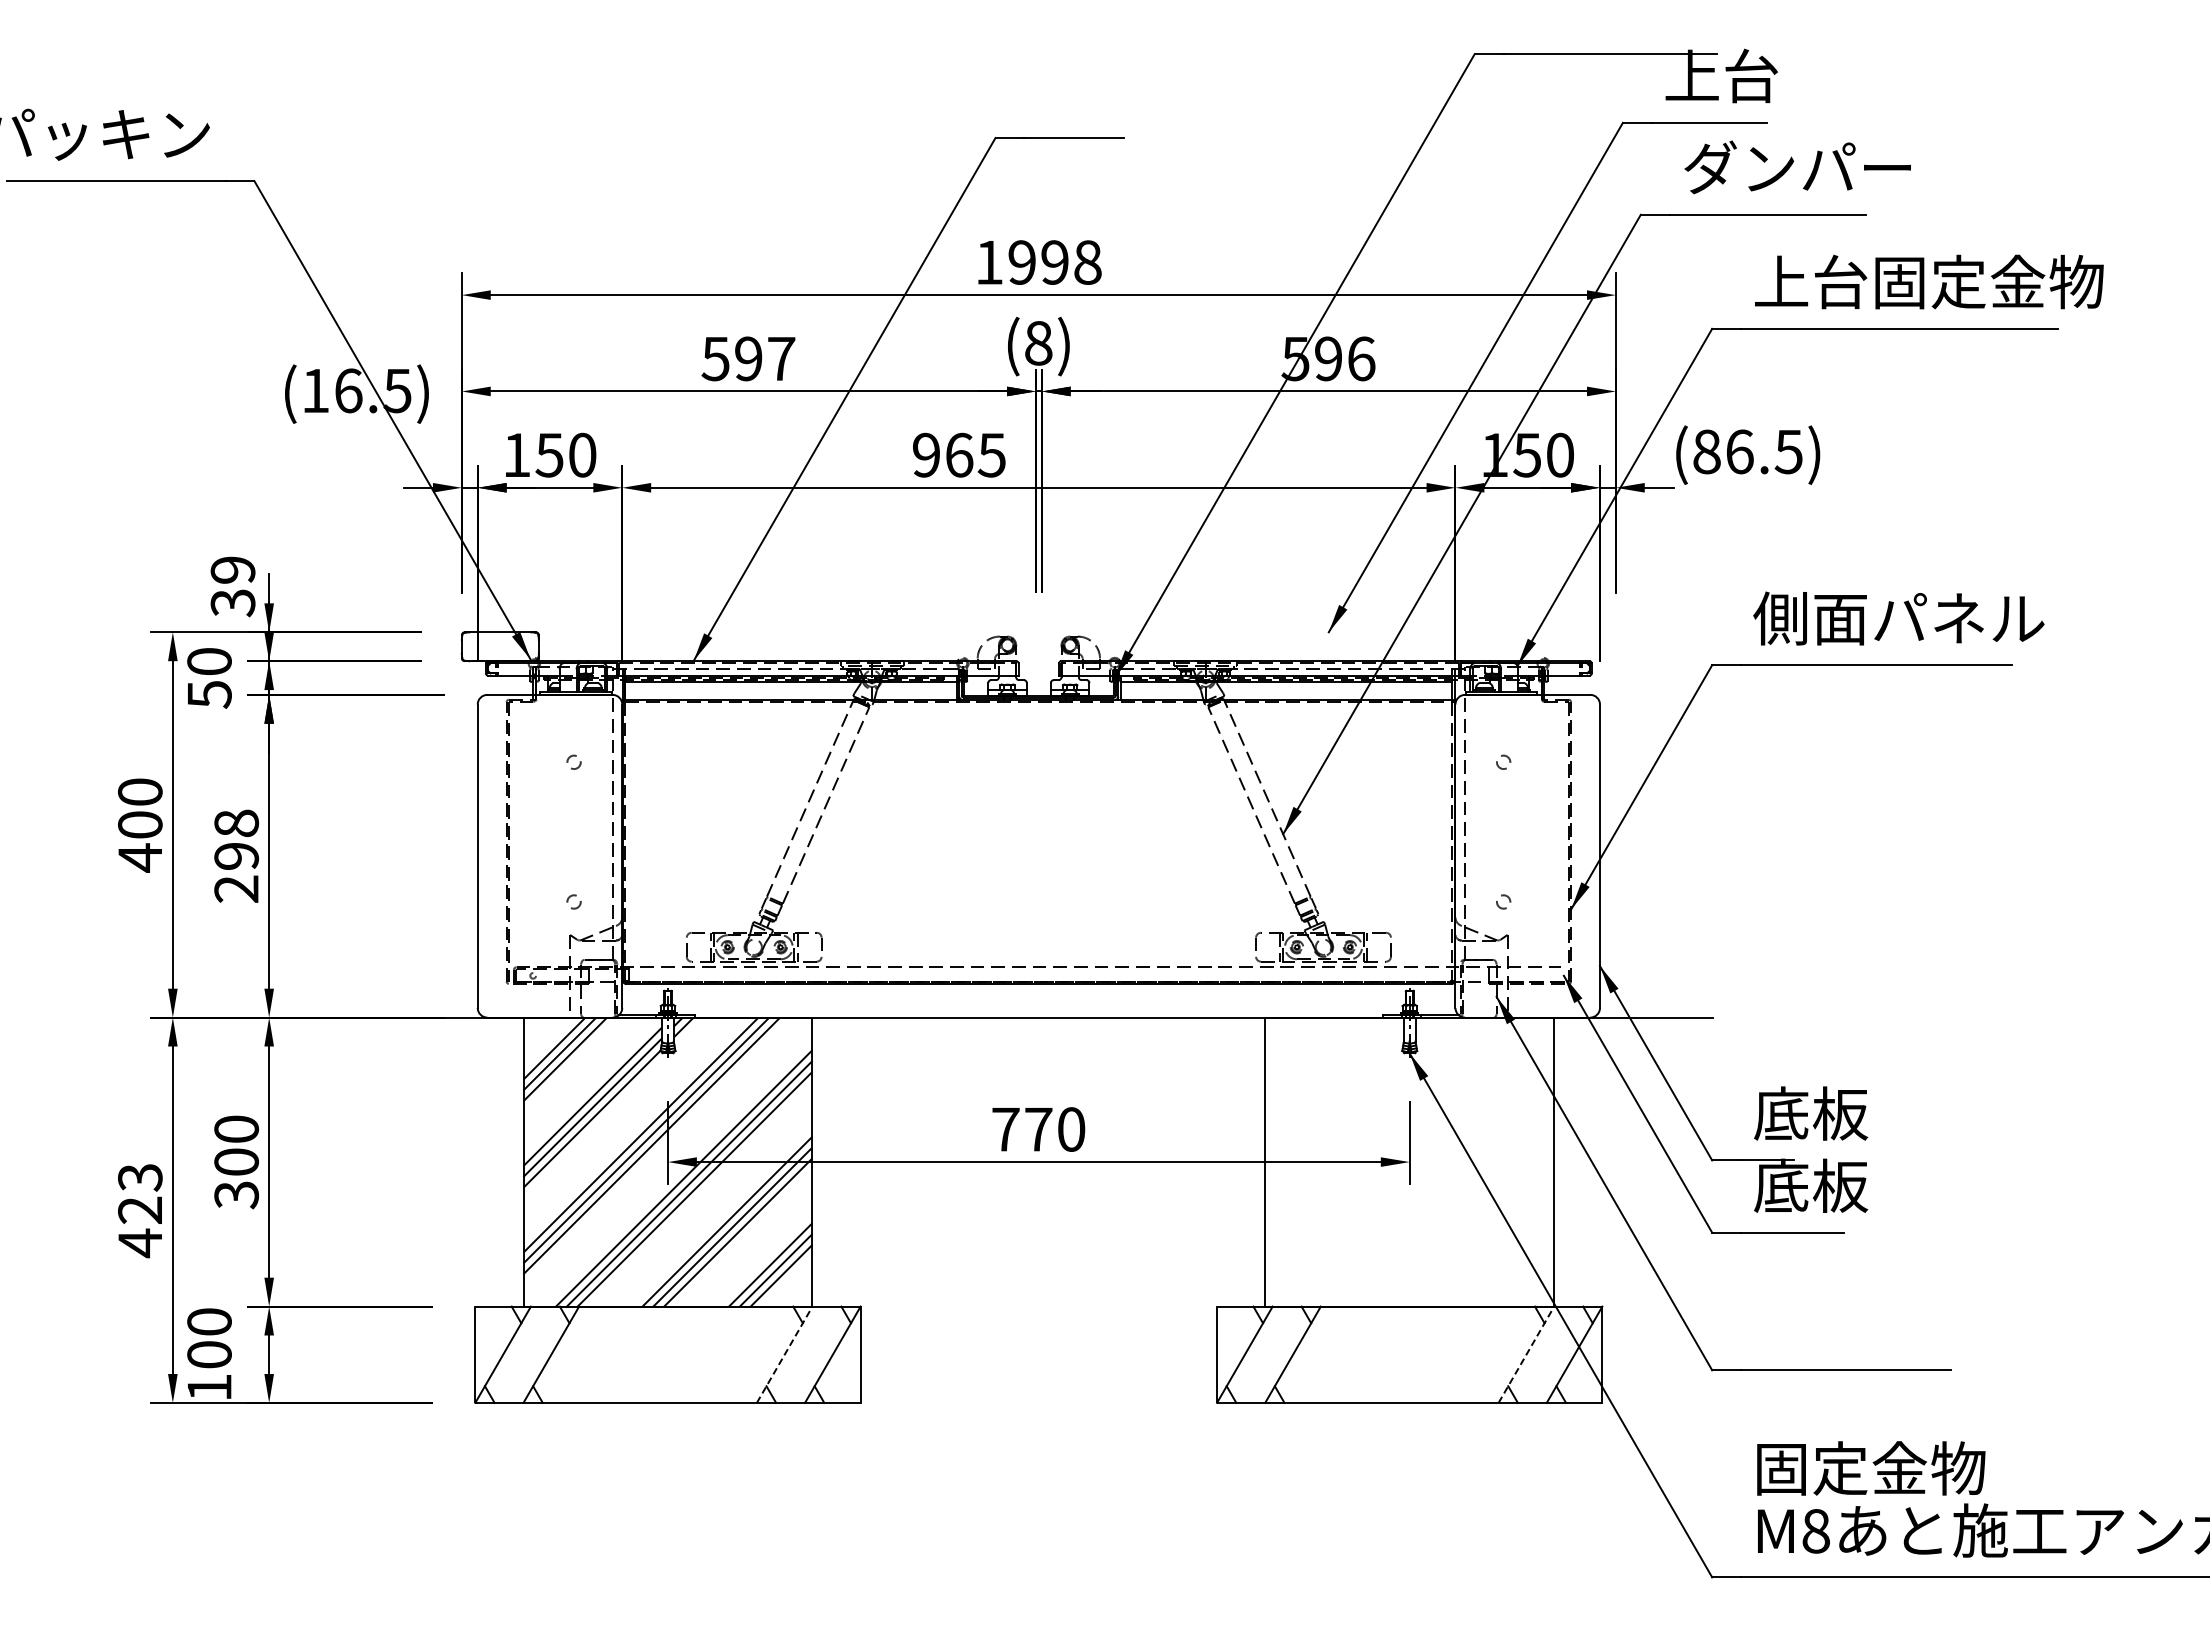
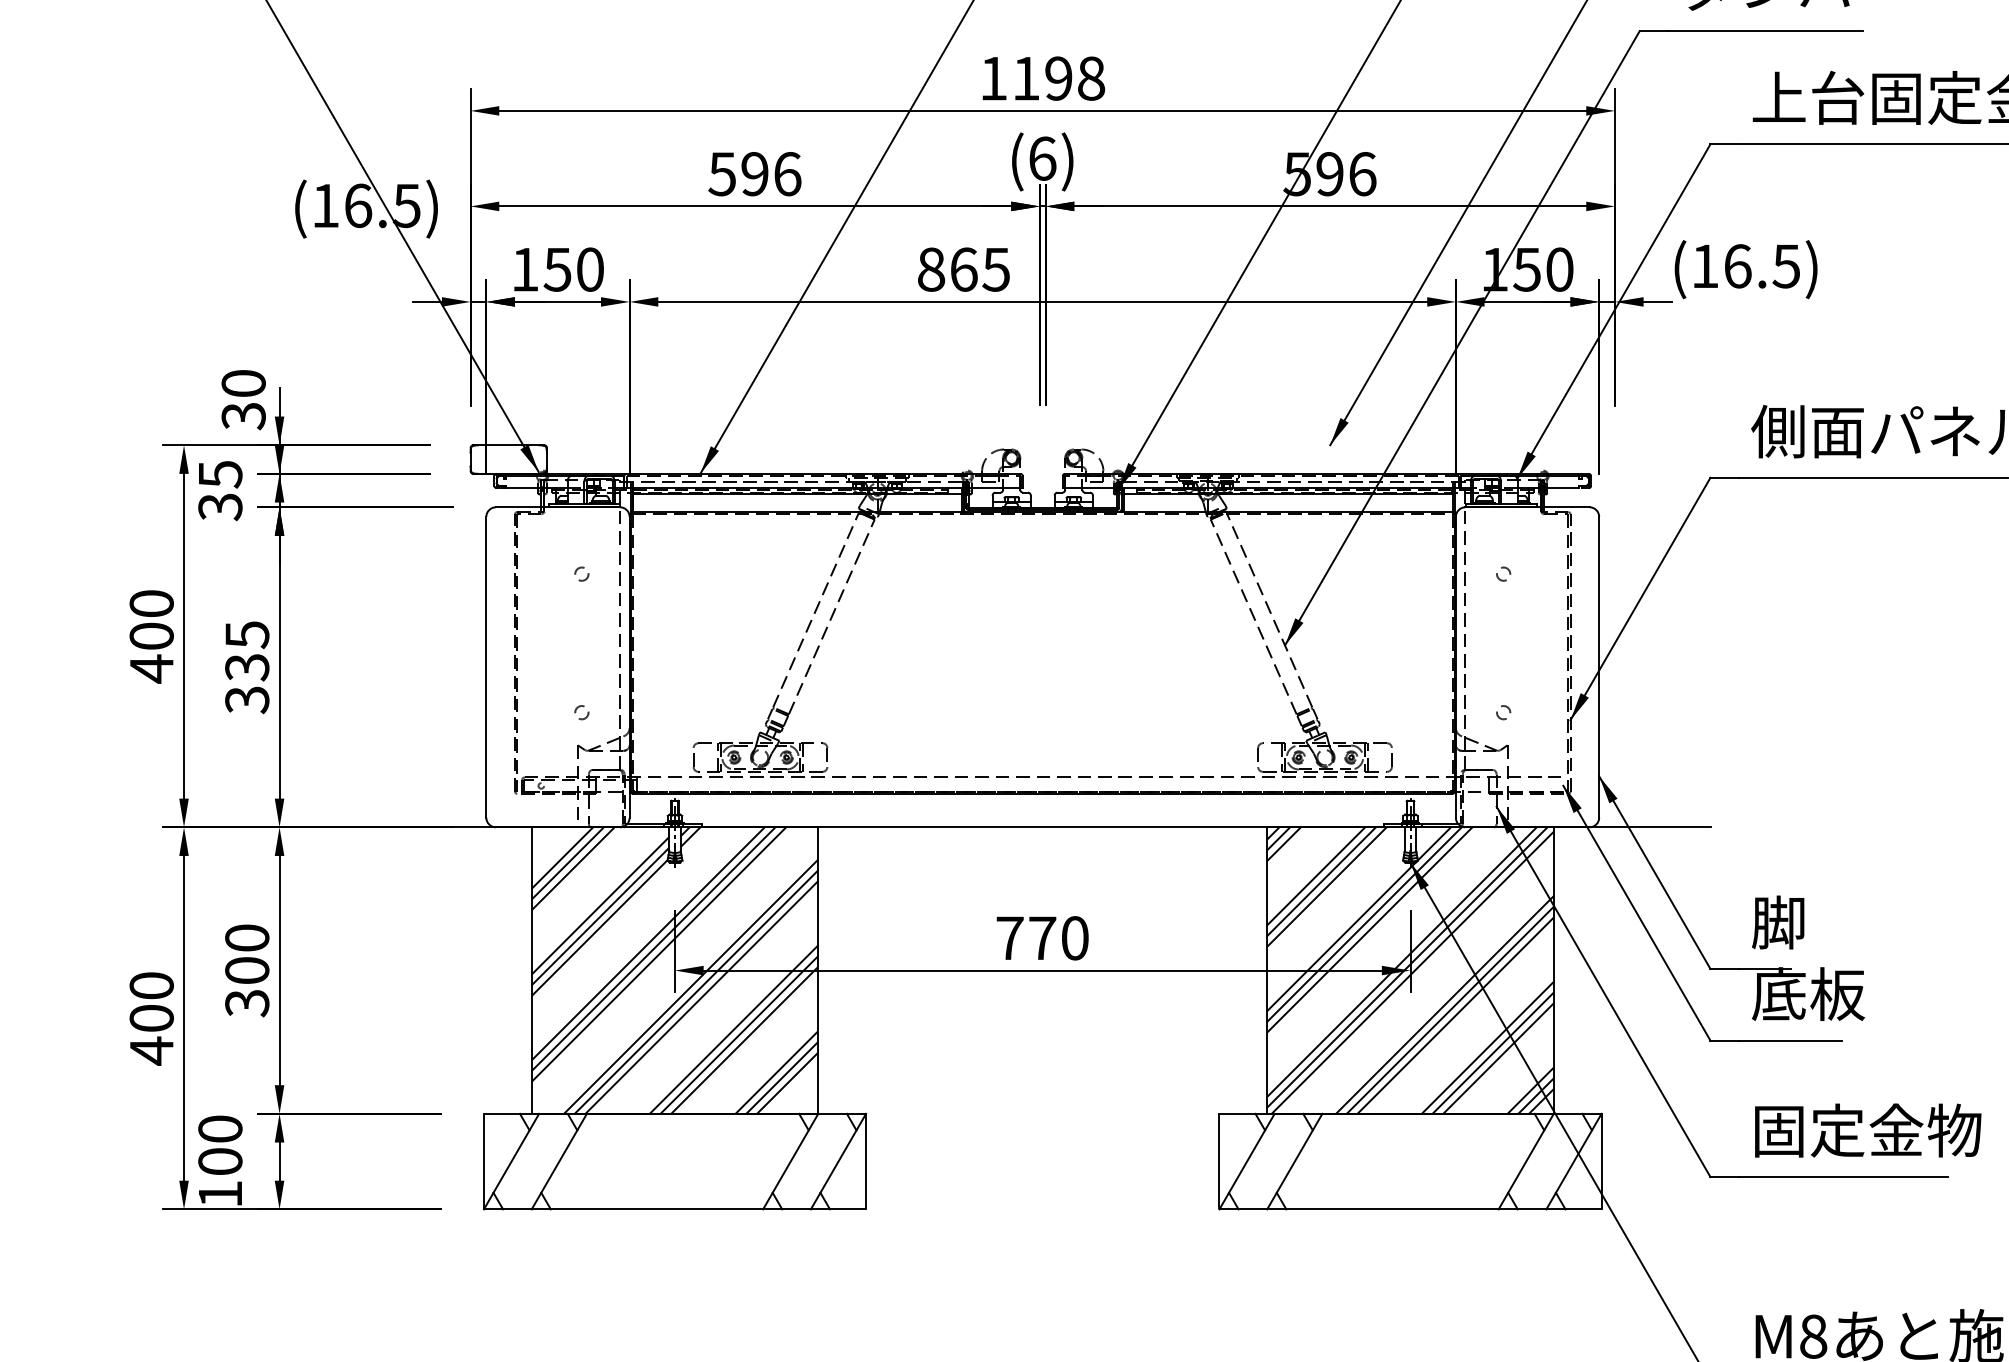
text: (1021, 262) -> (1025, 78), 1998 -> 1198
text: (1038, 343) -> (1042, 158), (8) -> (6)
text: (781, 358) -> (787, 173), 597 -> 596
text: (1706, 451) -> (1704, 265), (86.5) -> (16.5)
text: (926, 454) -> (931, 268), 965 -> 865
text: (232, 569) -> (243, 382), 39 -> 30
text: (209, 678) -> (220, 491), 50 -> 35
text: (236, 856) -> (247, 667), 298 -> 335
text: (1811, 1113) -> (1808, 922), 底板 -> 脚
hatch: (1409, 1161) -> (1410, 969), added
text: (140, 1193) -> (151, 1001), 423 -> 400
line: (784, 1354) -> (790, 1161), dashed -> solid
line: (1526, 1354) -> (1526, 1161), dashed -> solid
text: (1871, 1468) -> (1868, 1130), moved

